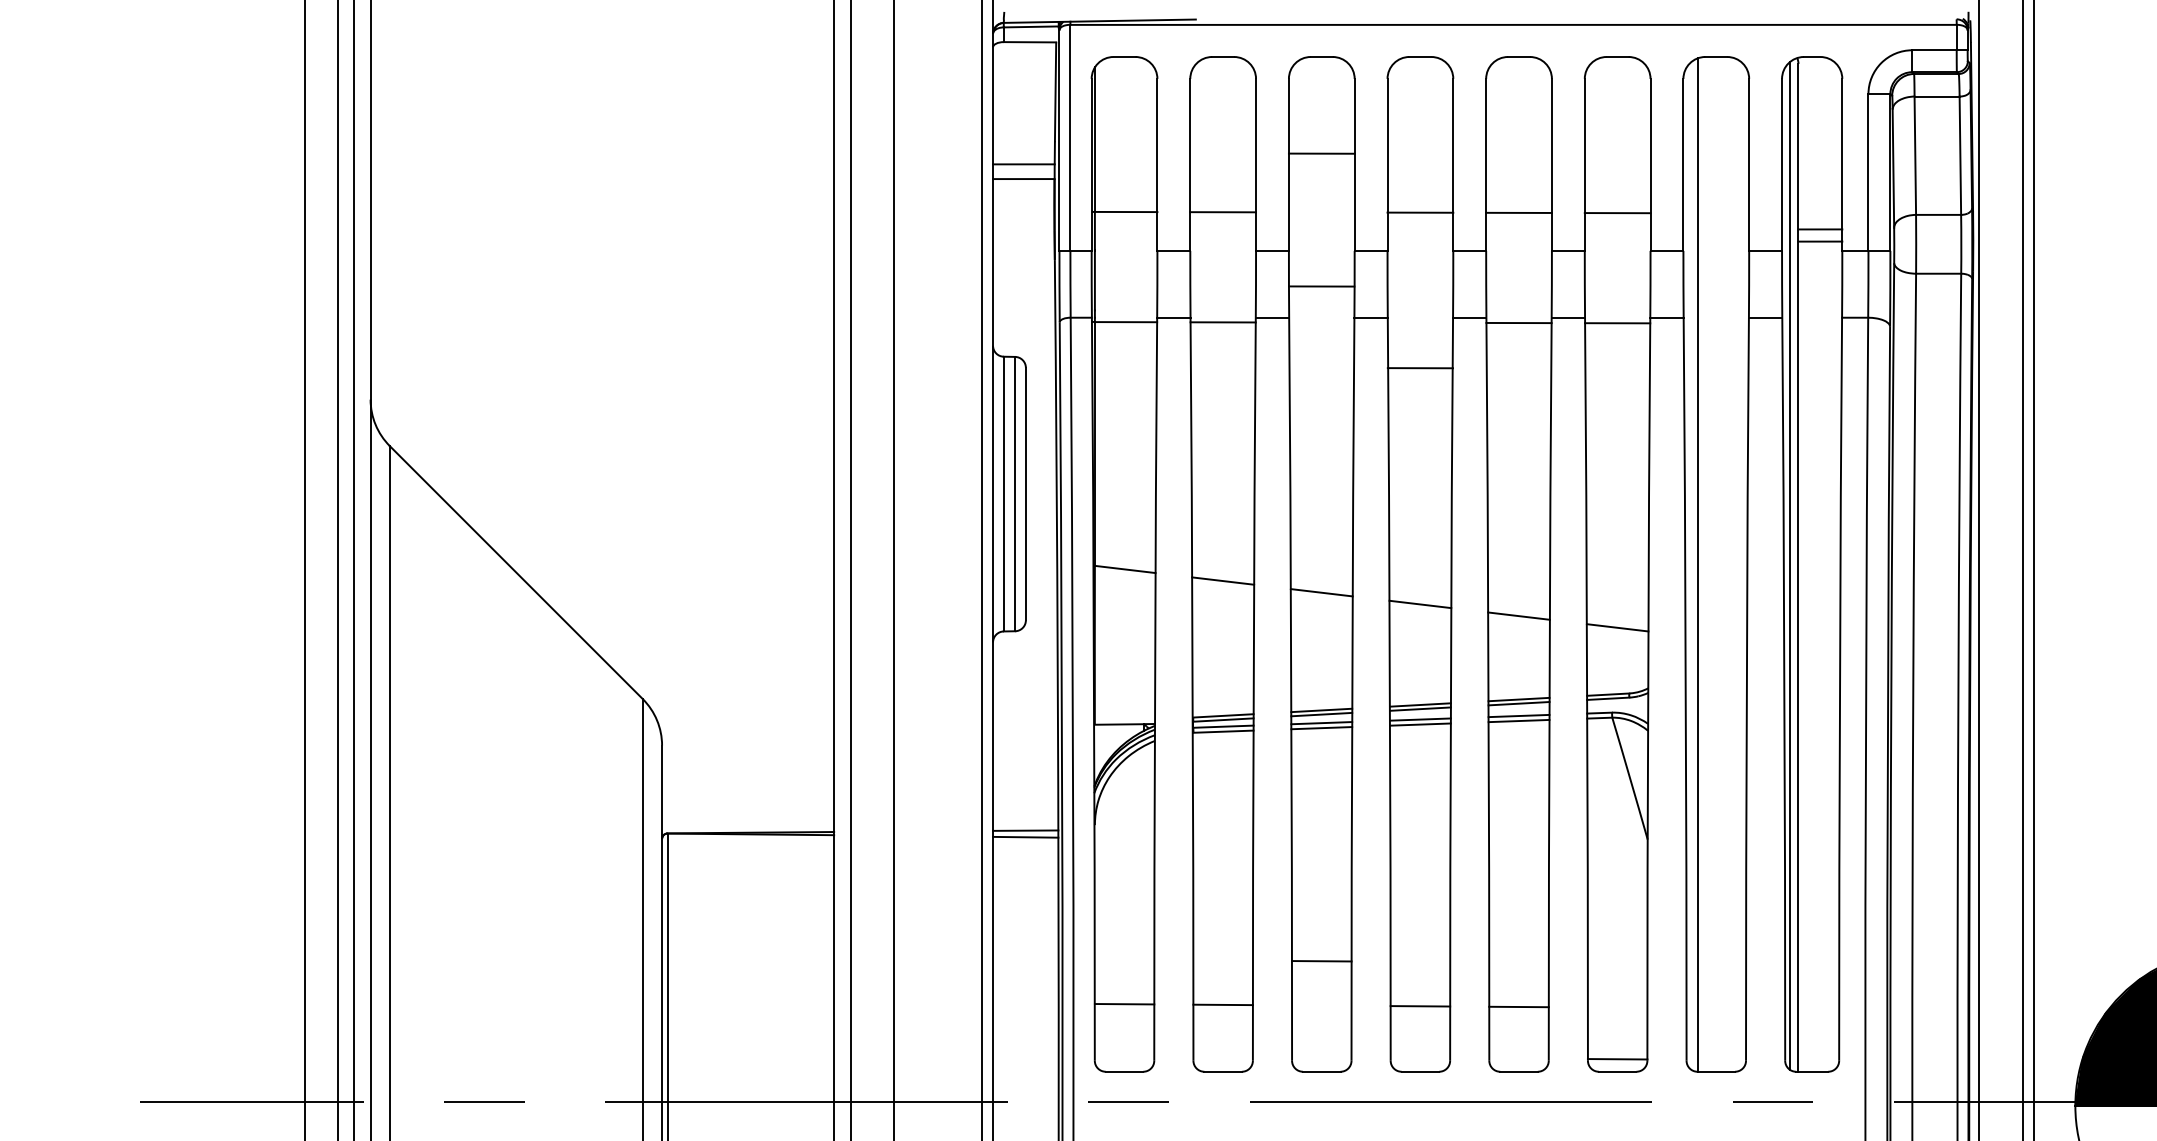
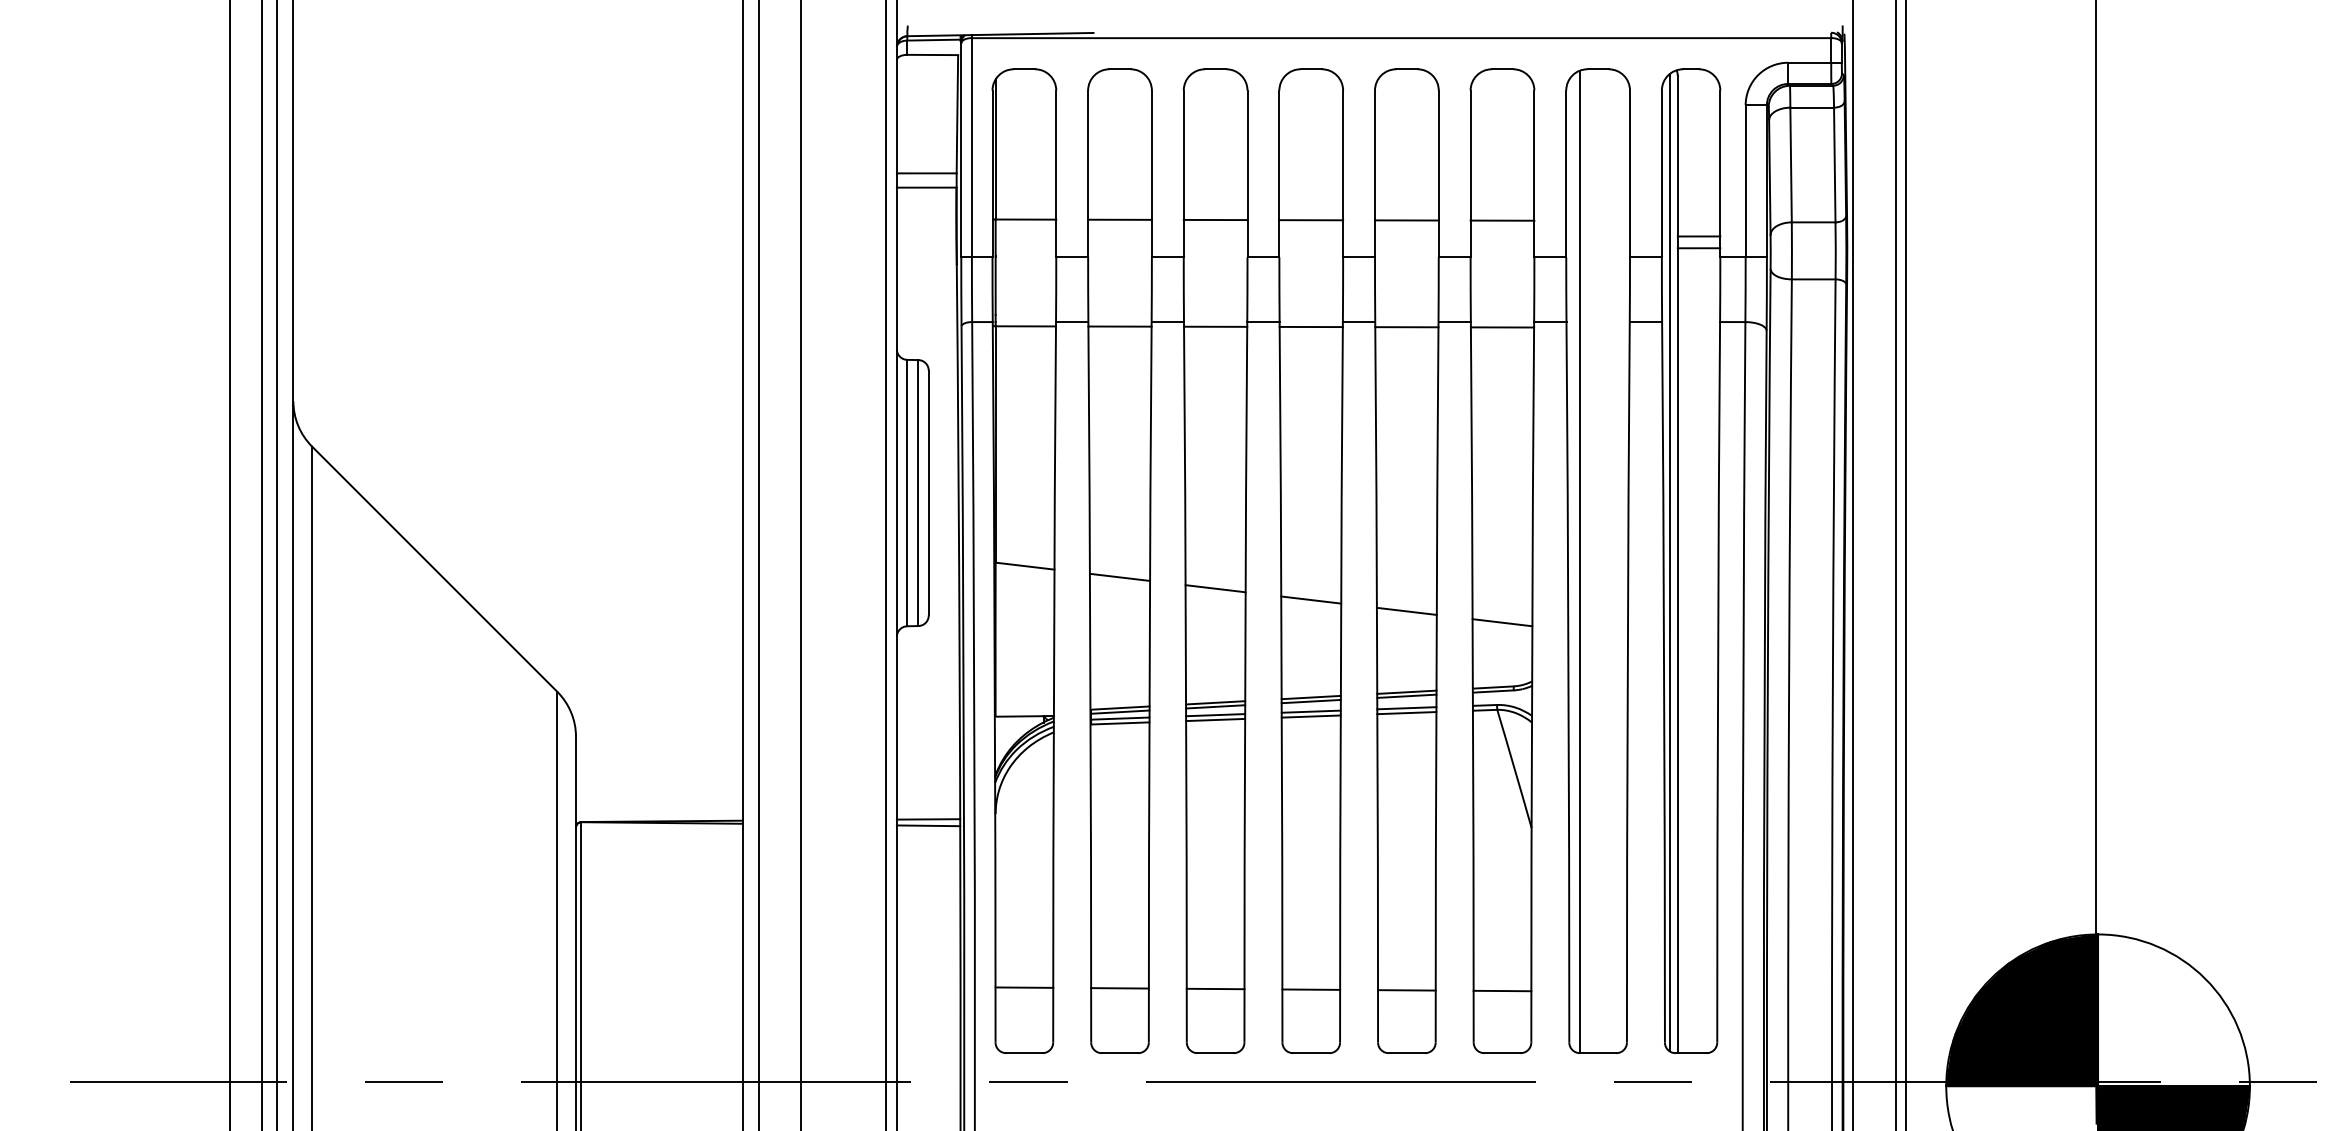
line: (1321, 153) -> (1215, 219), moved
line: (1321, 286) -> (1215, 326), moved
line: (1419, 367) -> (1310, 326), moved
line: (1321, 960) -> (1215, 988), moved
line: (1617, 1058) -> (1502, 990), moved

